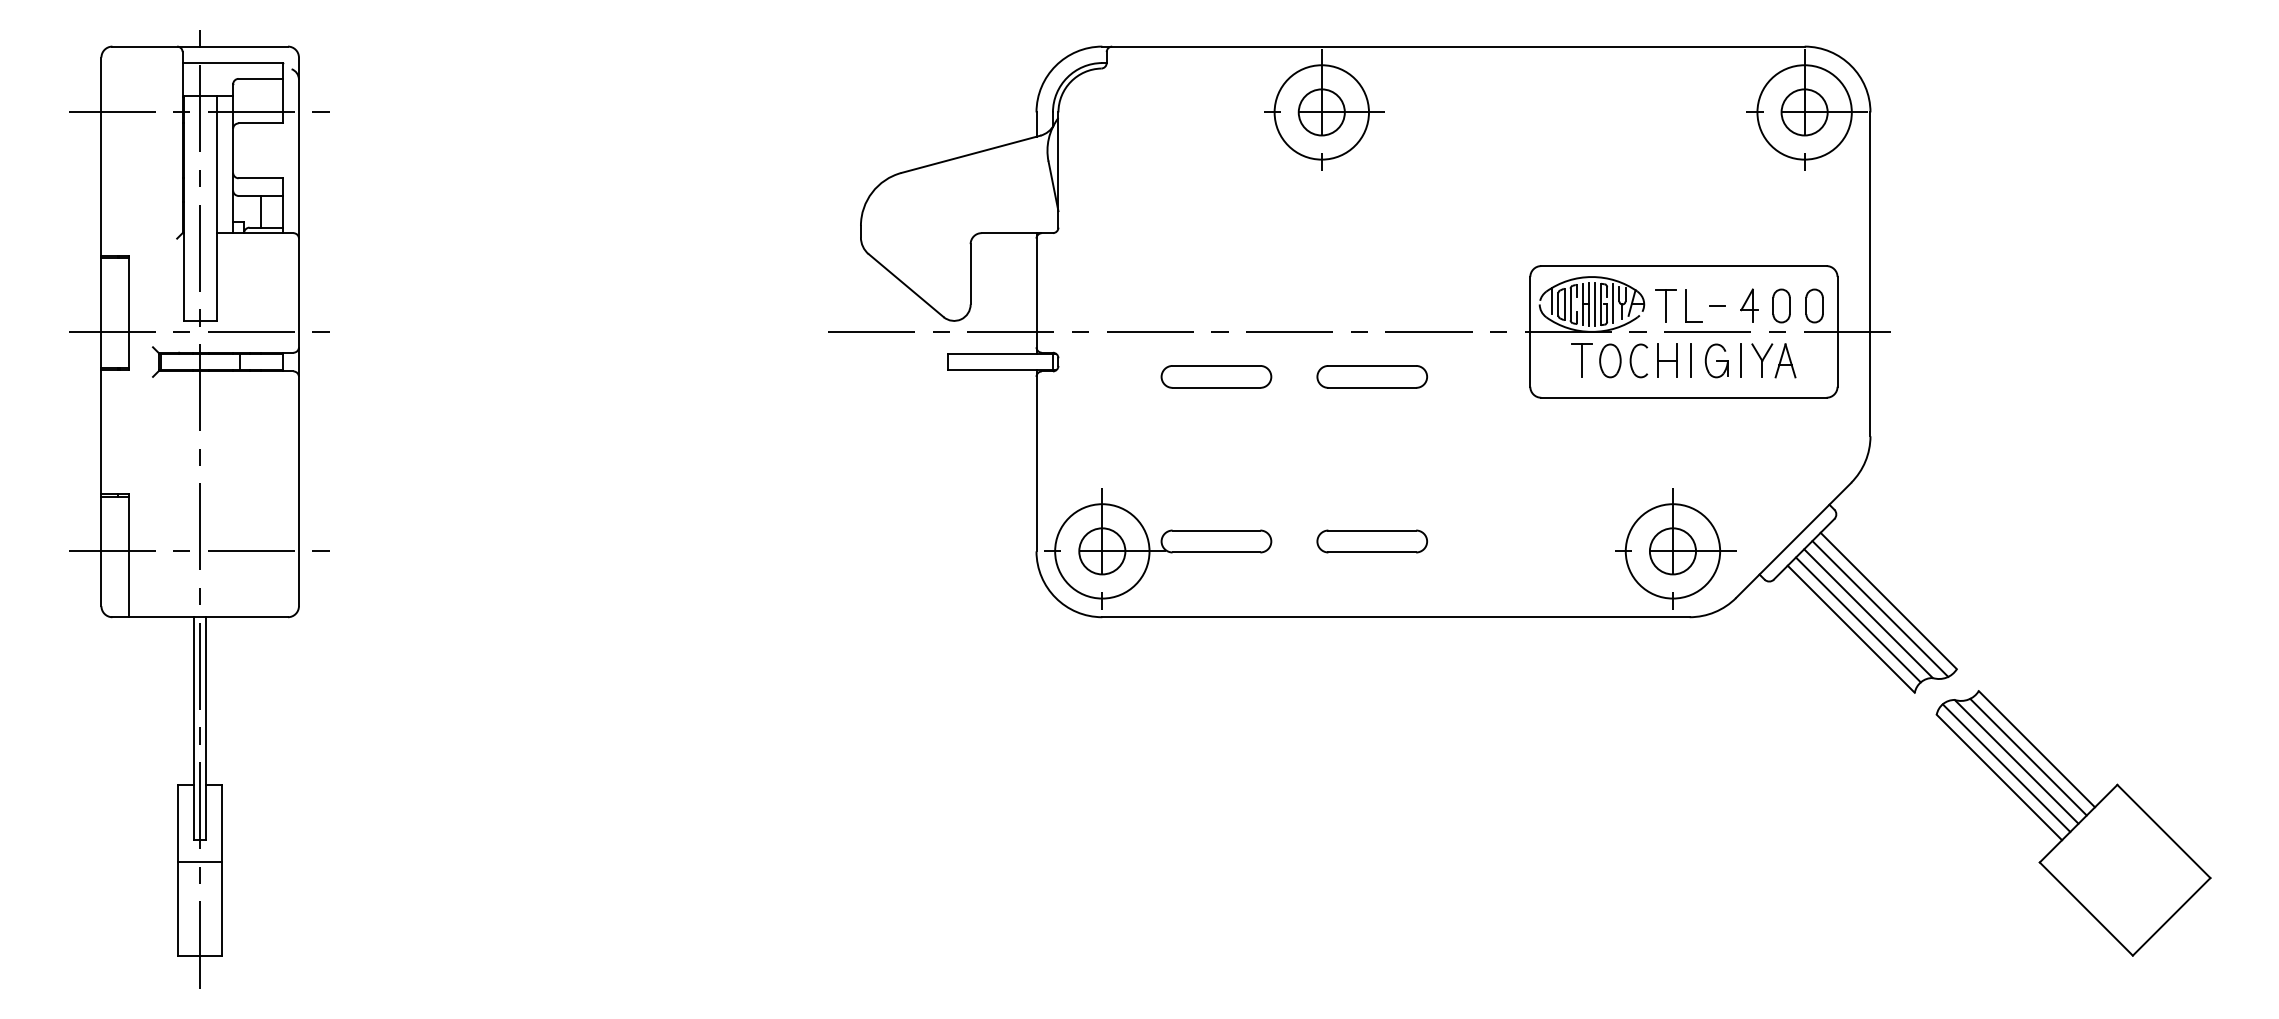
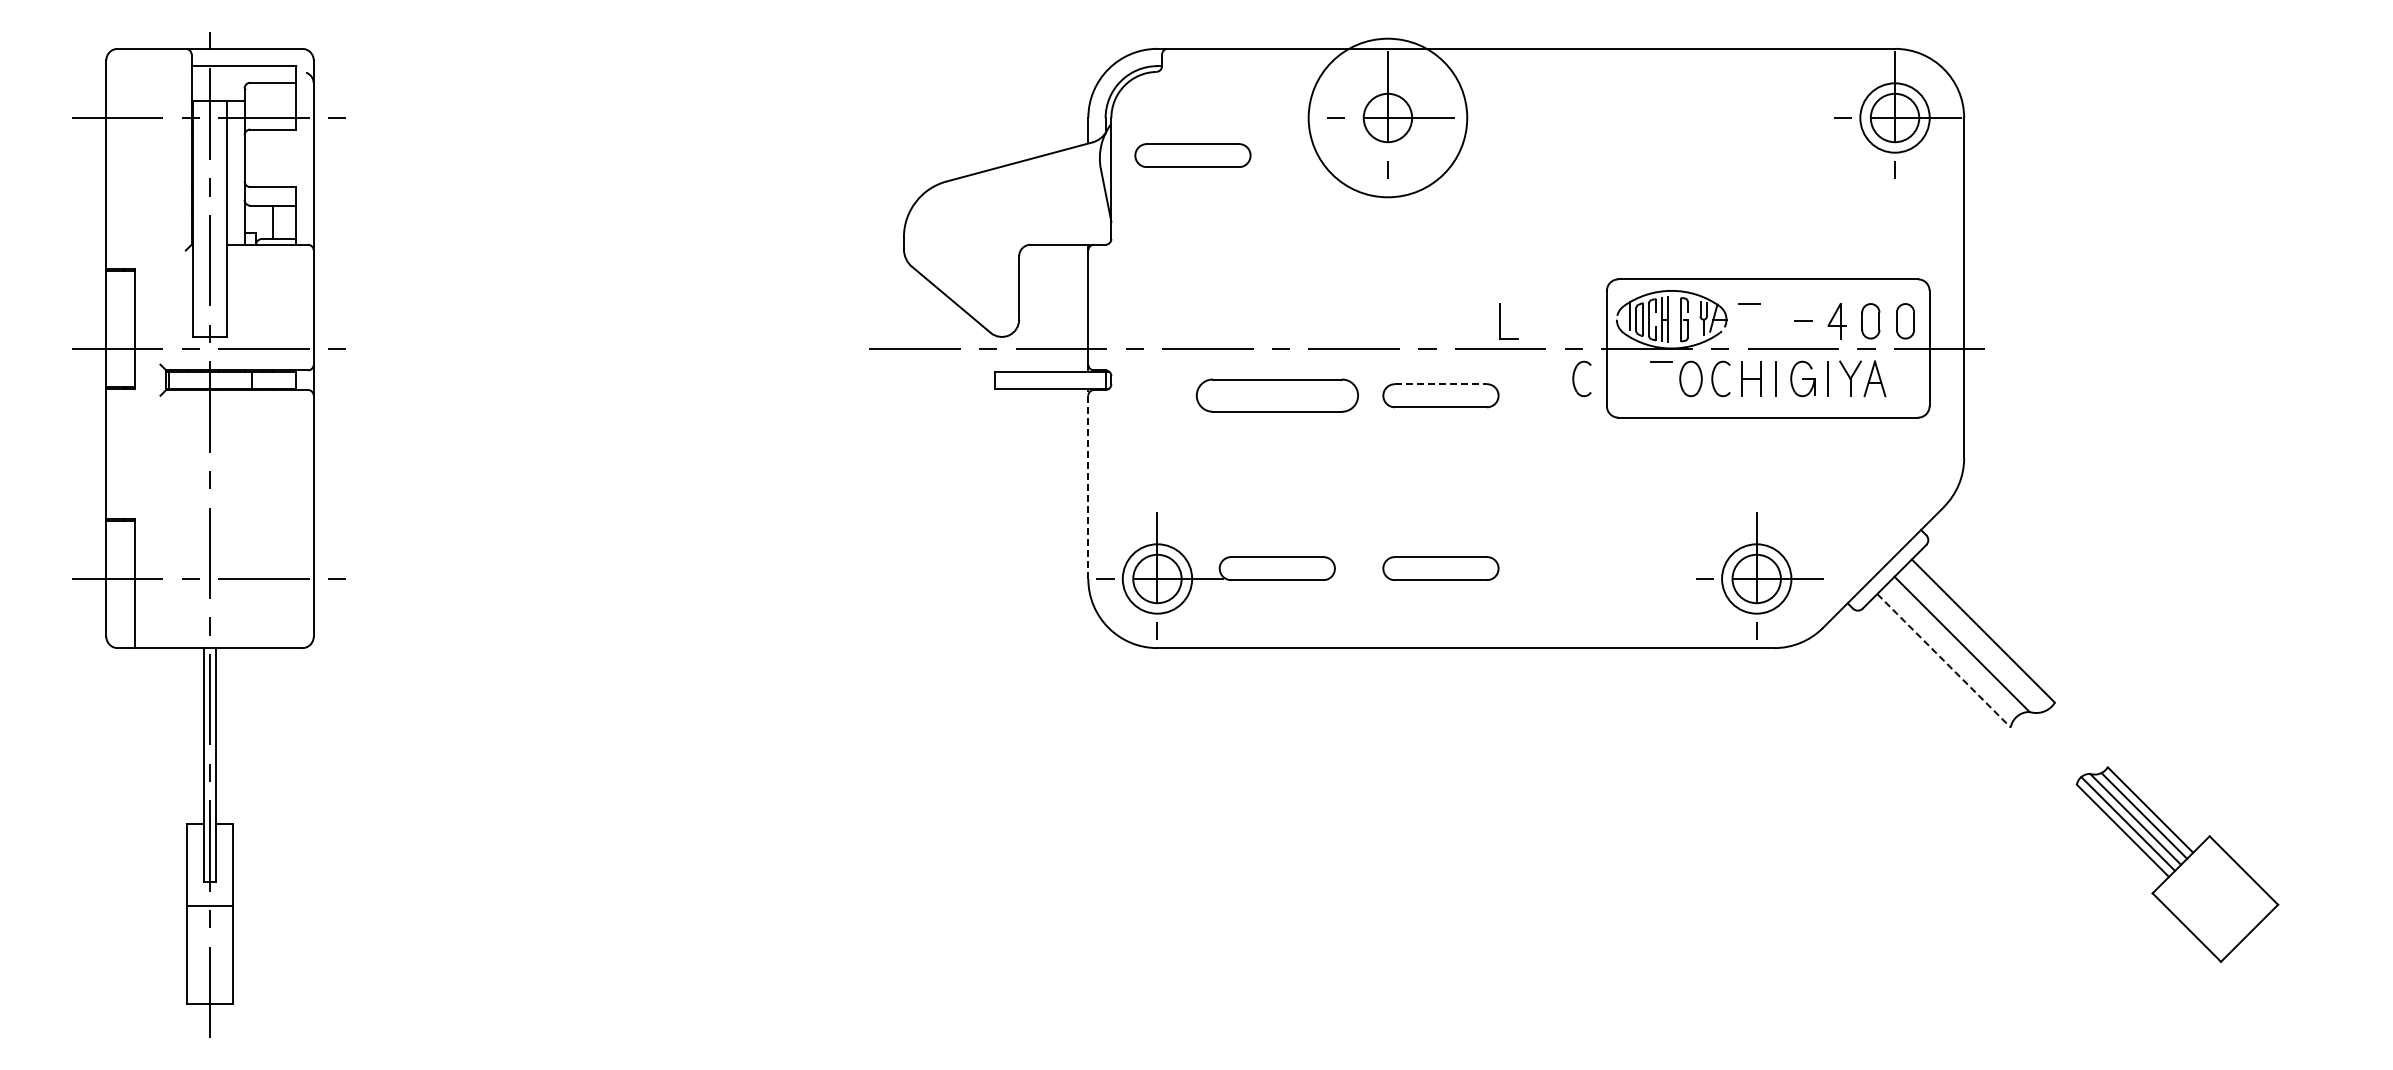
circle: (1321, 111) -> (1387, 117), size x1.6
circle: (1804, 111) -> (1894, 117), size x0.7
part: (1135, 148) -> (1192, 155), added
line: (1613, 303) -> (1694, 318), removed
line: (1594, 304) -> (1674, 319), removed
line: (1666, 306) -> (1749, 321), removed
part: (1686, 306) -> (1500, 321), moved
part: (1499, 360) -> (1574, 378), added
line: (1582, 360) -> (1661, 378), removed
line: (1372, 366) -> (1441, 384), solid -> dashed
part: (1215, 376) -> (1276, 395), size x1.4
line: (1036, 460) -> (1088, 483), solid -> dashed
circle: (1102, 550) -> (1157, 578), size x0.7
circle: (1672, 550) -> (1756, 578), size x0.7
line: (1880, 609) -> (1974, 639), removed
line: (1858, 619) -> (1951, 650), removed
line: (1851, 629) -> (1944, 661), solid -> dashed
part: (2073, 823) -> (2177, 864), size x0.7

